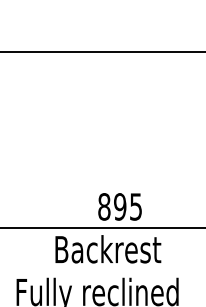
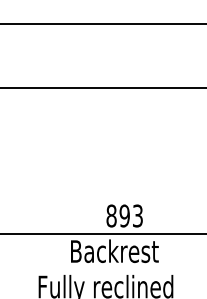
text: (135, 206) -> (137, 215), 895 -> 893

